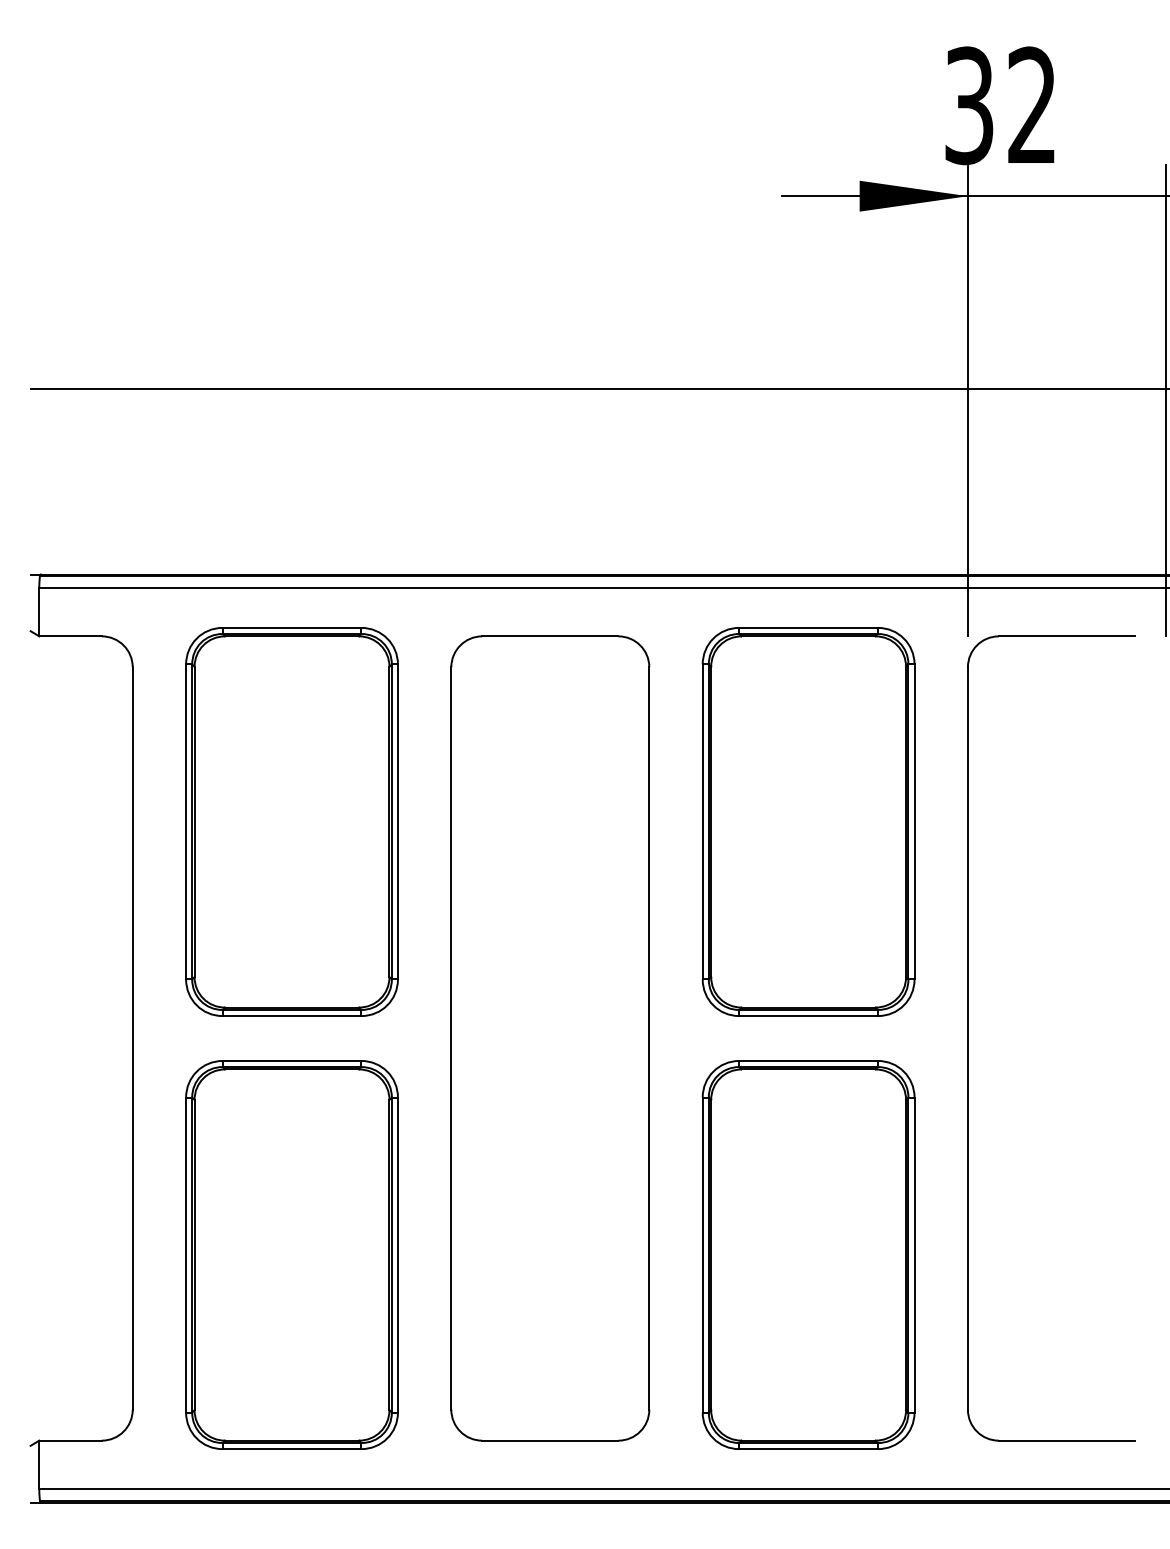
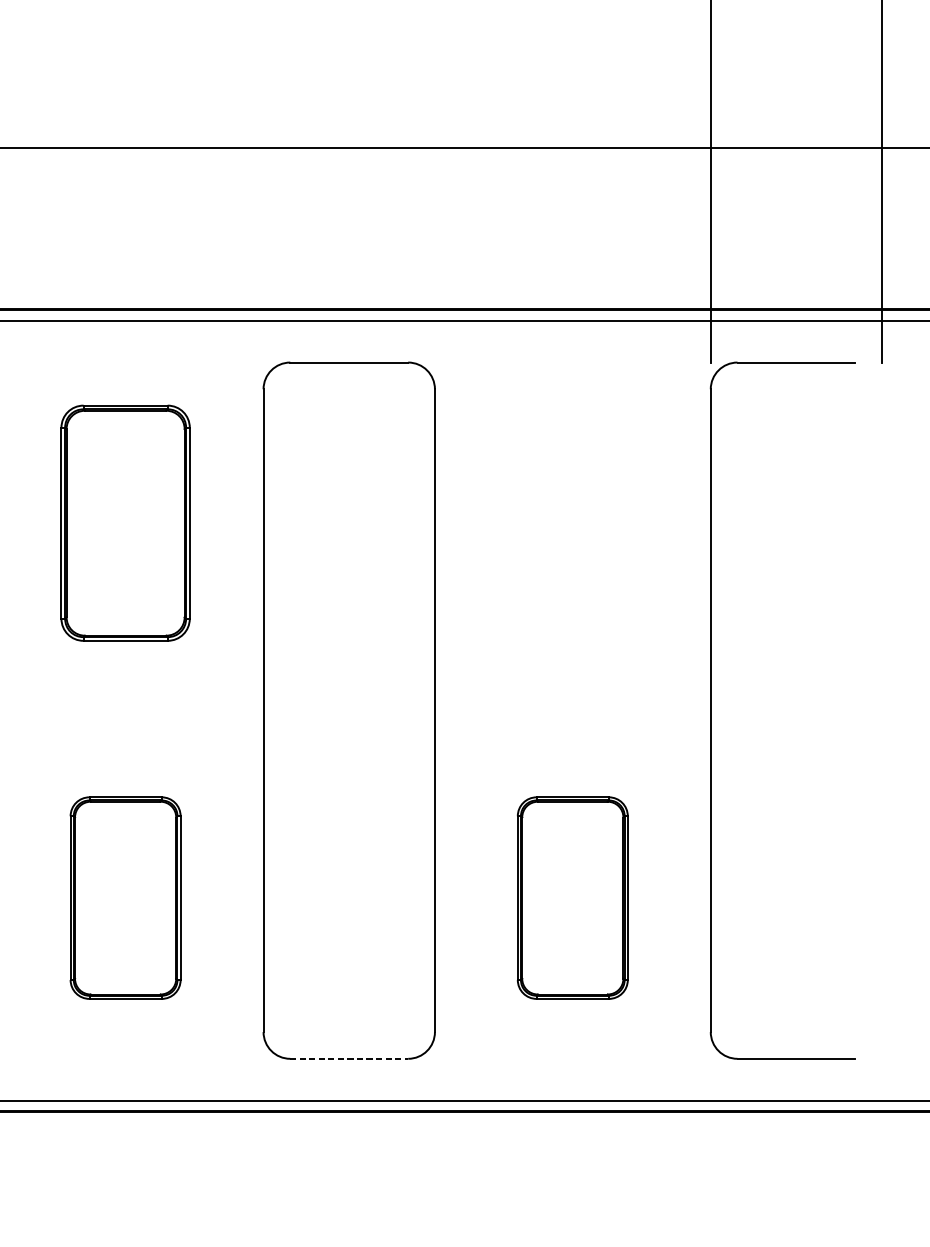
part: (291, 821) -> (125, 522), size x0.7
part: (808, 821) -> (572, 522), removed
part: (291, 1254) -> (125, 897), size x0.6
part: (808, 1254) -> (572, 897), size x0.6
line: (550, 1440) -> (349, 1058), solid -> dashed

